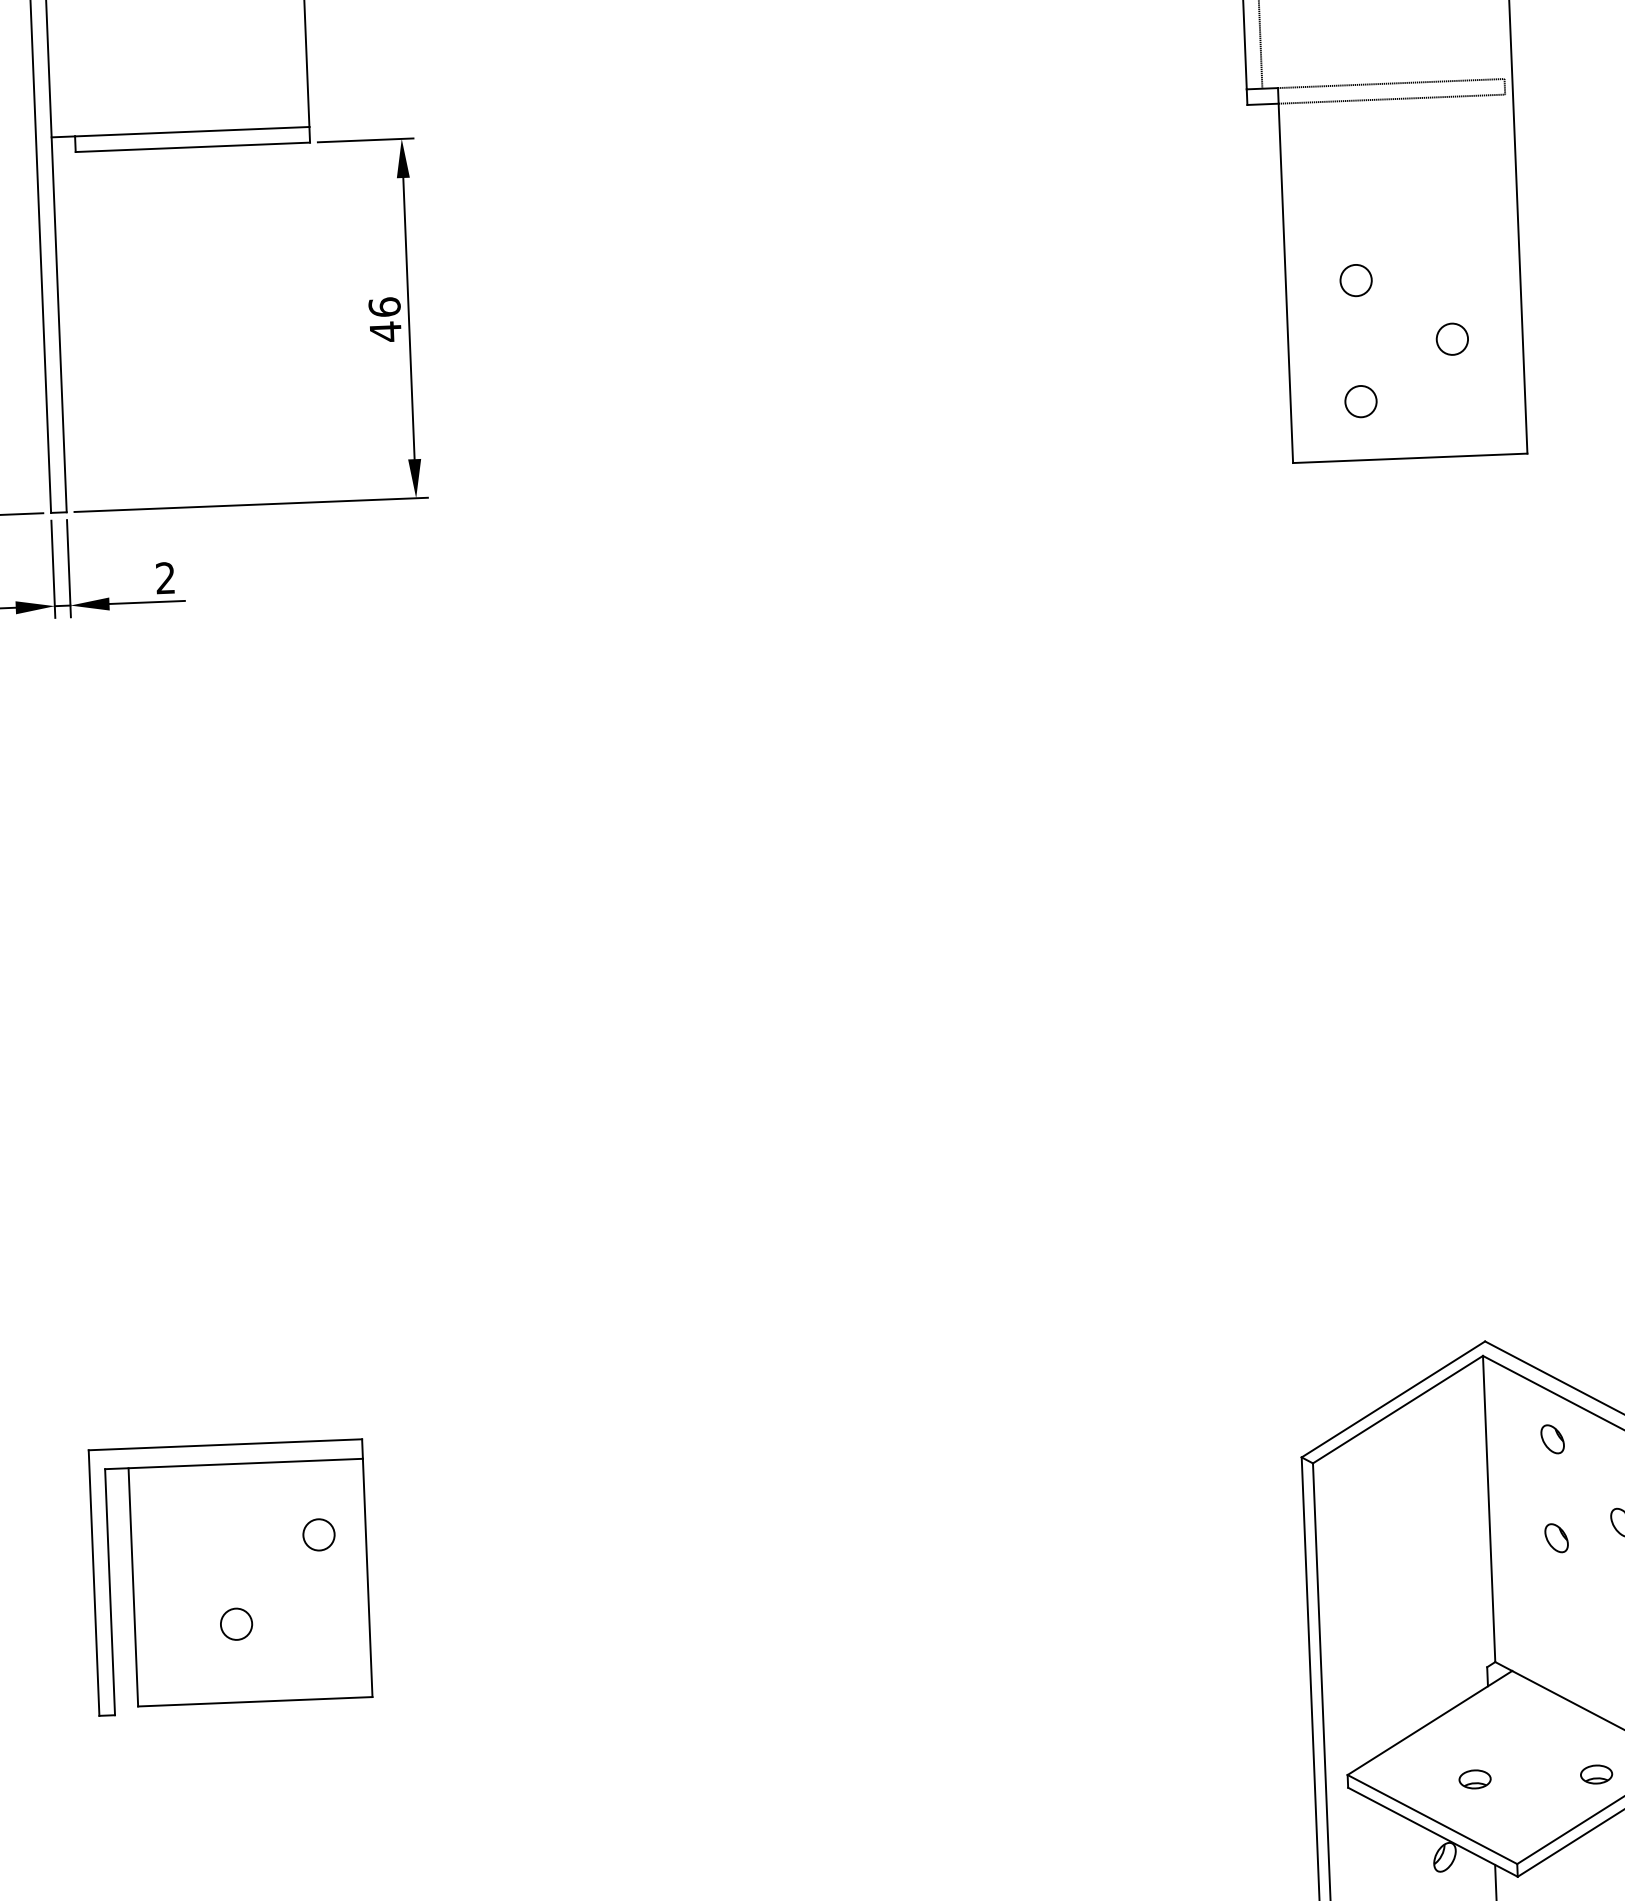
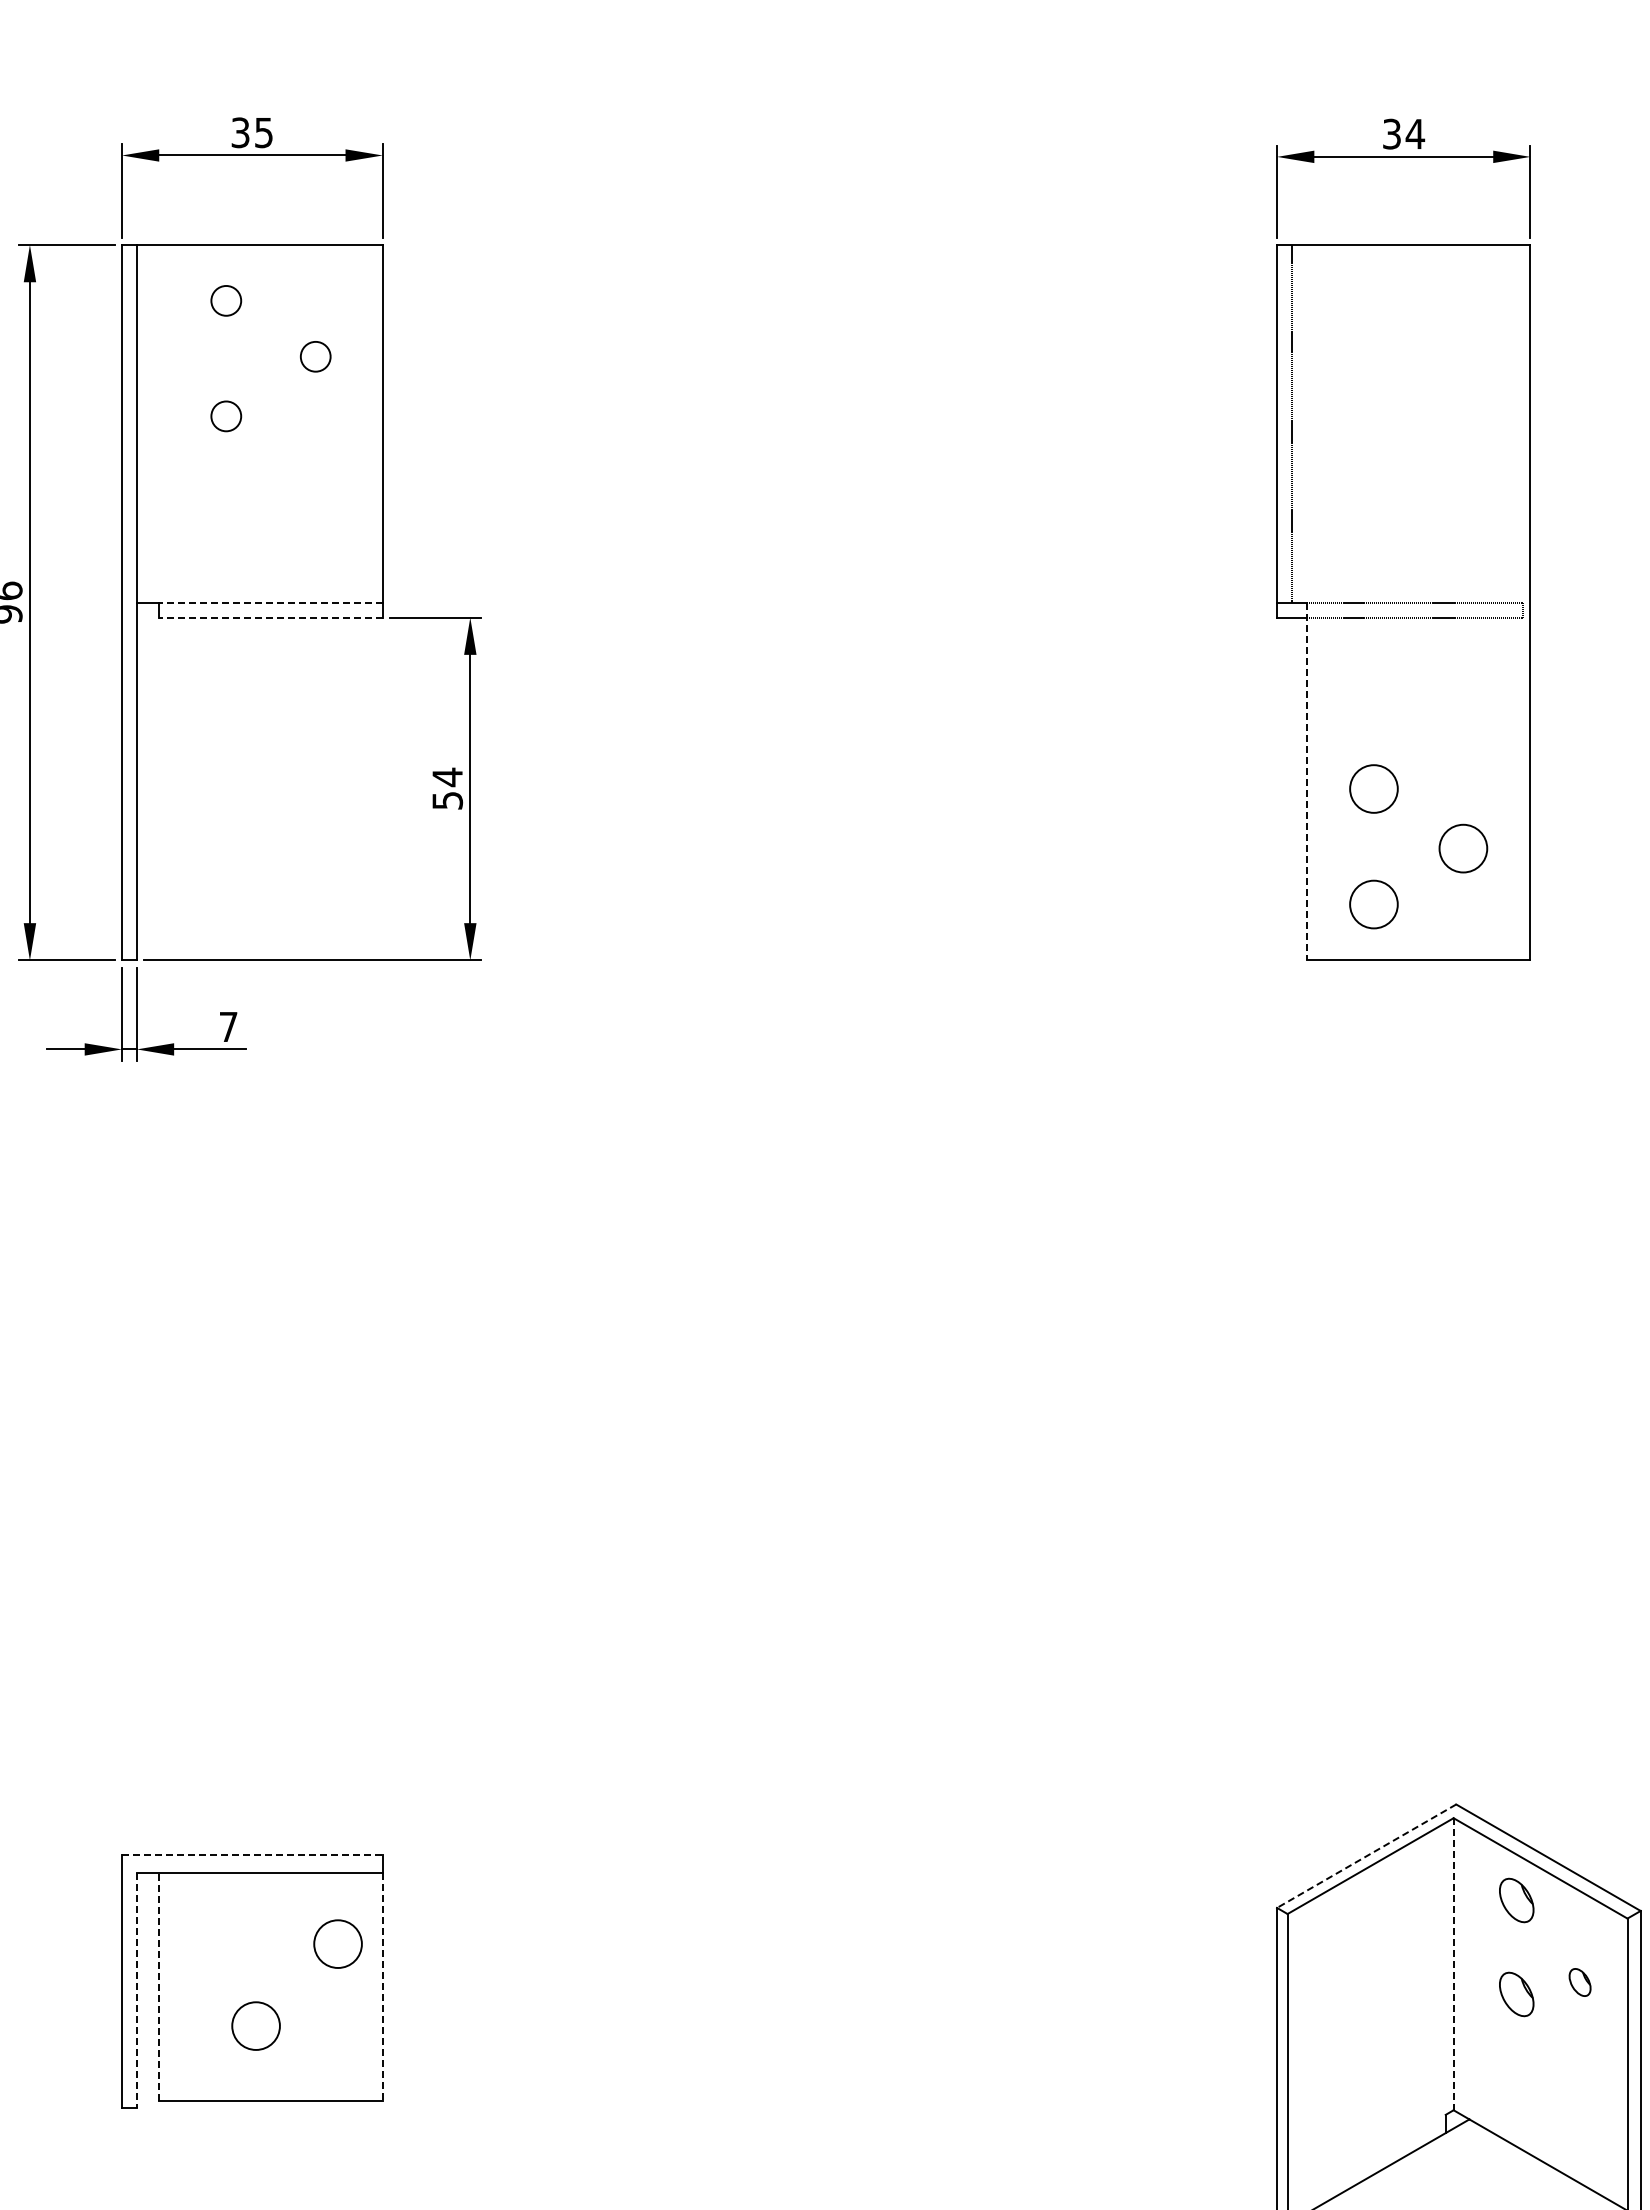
line: (192, 131) -> (271, 602), solid -> dashed
line: (193, 147) -> (271, 617), solid -> dashed
line: (1285, 275) -> (1306, 781), solid -> dashed
circle: (1355, 280) -> (1373, 788), size x1.6
text: (385, 319) -> (447, 788), 46 -> 54
circle: (1452, 339) -> (1463, 848), size x1.6
circle: (1360, 401) -> (1373, 904), size x1.6
text: (165, 577) -> (228, 1026), 2 -> 7
line: (1393, 1399) -> (1366, 1856), solid -> dashed
part: (1552, 1438) -> (1516, 1899), size x1.6
line: (225, 1444) -> (252, 1854), solid -> dashed
line: (1489, 1509) -> (1453, 1964), solid -> dashed
circle: (318, 1535) -> (337, 1944), size x1.6
part: (1556, 1538) -> (1516, 1994), size x1.6
line: (367, 1577) -> (382, 1986), solid -> dashed
line: (133, 1586) -> (159, 1986), solid -> dashed
line: (109, 1593) -> (136, 1991), solid -> dashed
circle: (236, 1624) -> (256, 2026), size x1.6

